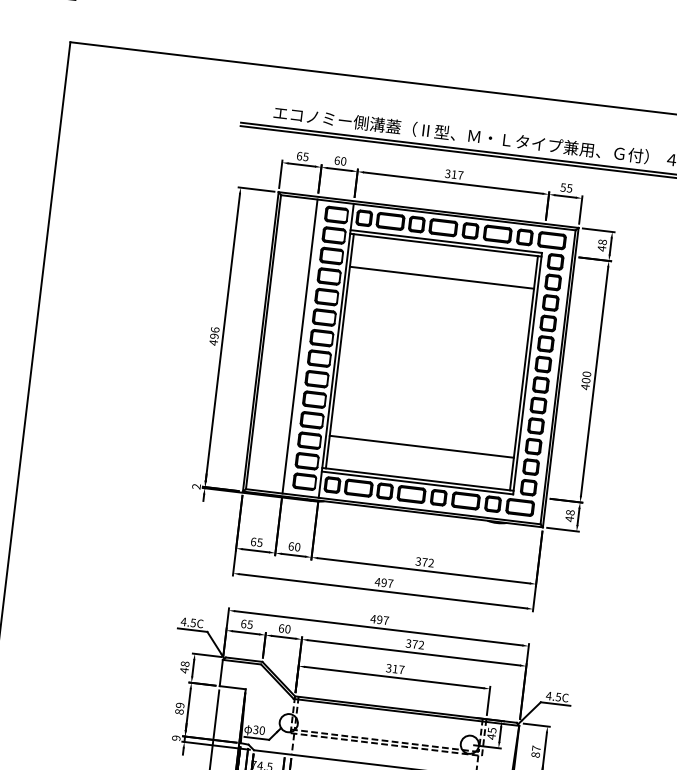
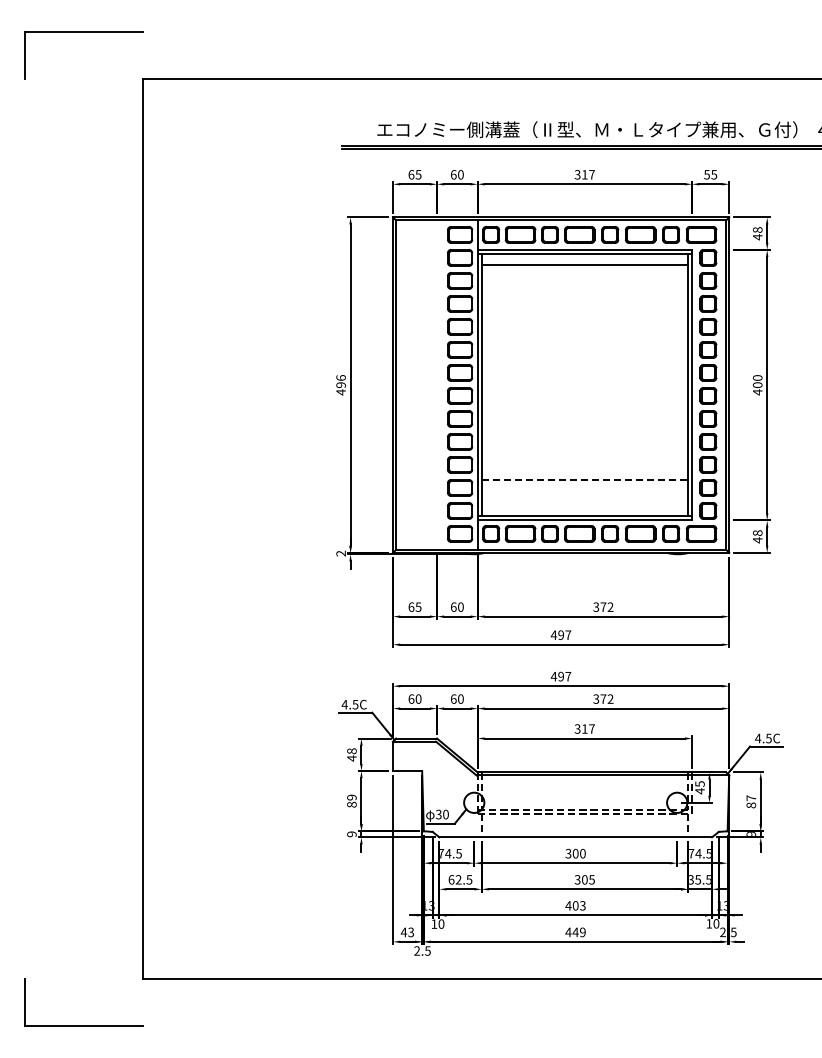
line: (441, 277) -> (584, 265), moved
line: (300, 346) -> (437, 384), removed
line: (422, 446) -> (585, 479), solid -> dashed
text: (250, 624) -> (418, 698), 65 -> 60

